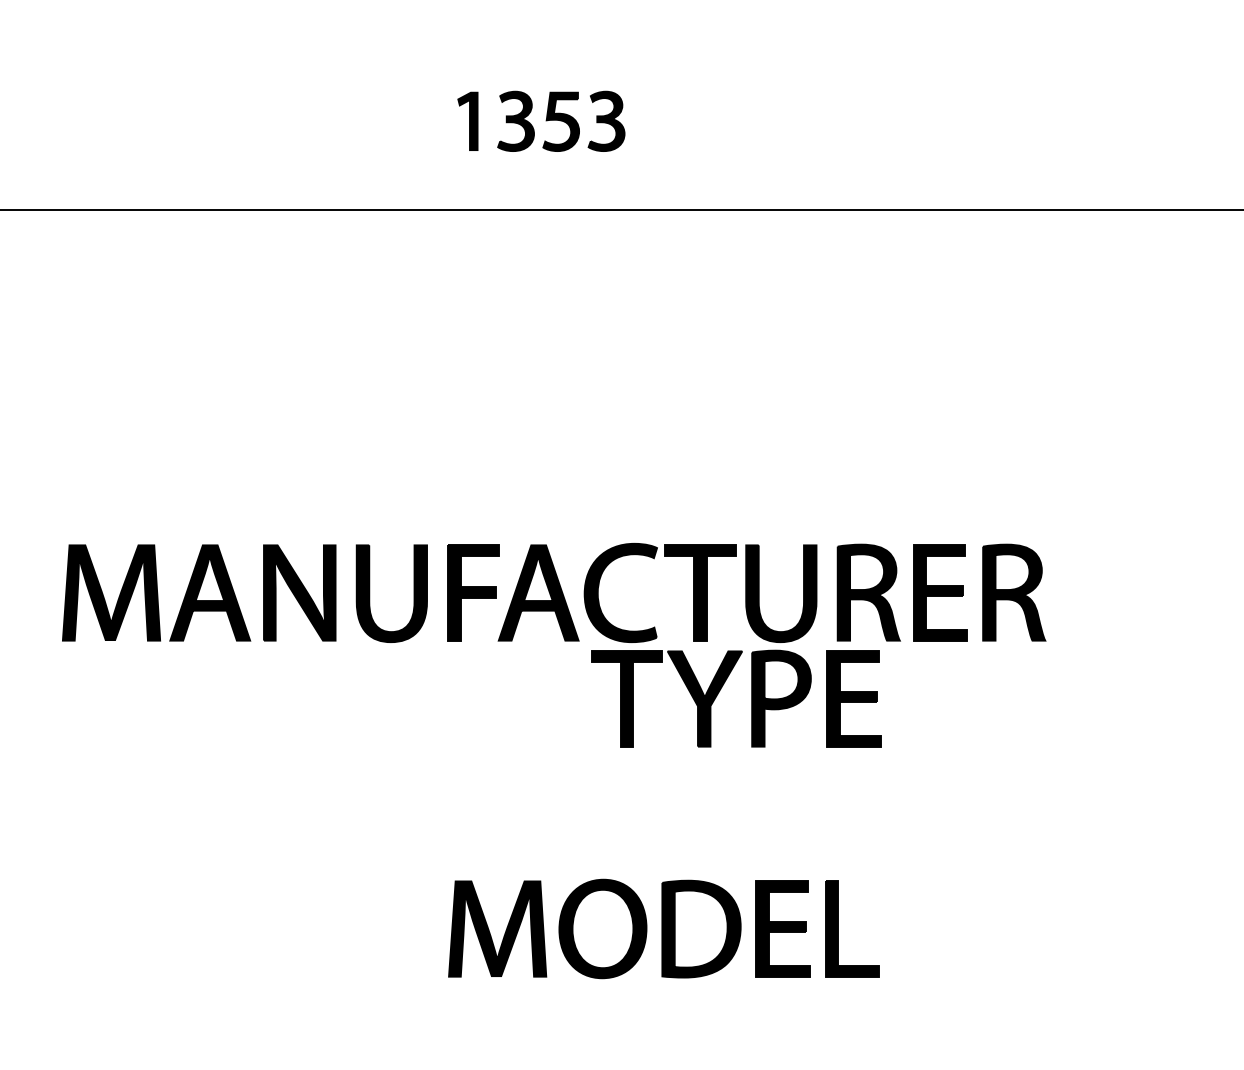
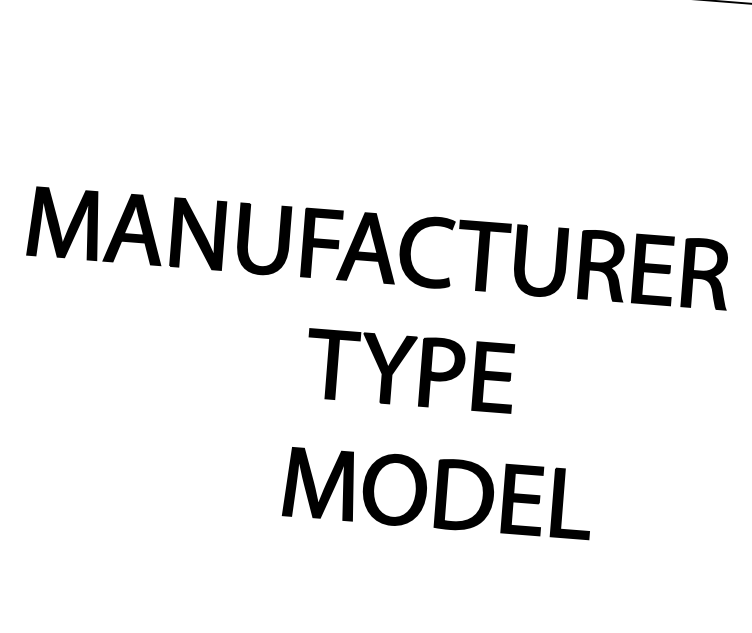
part: (751, 698) -> (421, 371), moved

